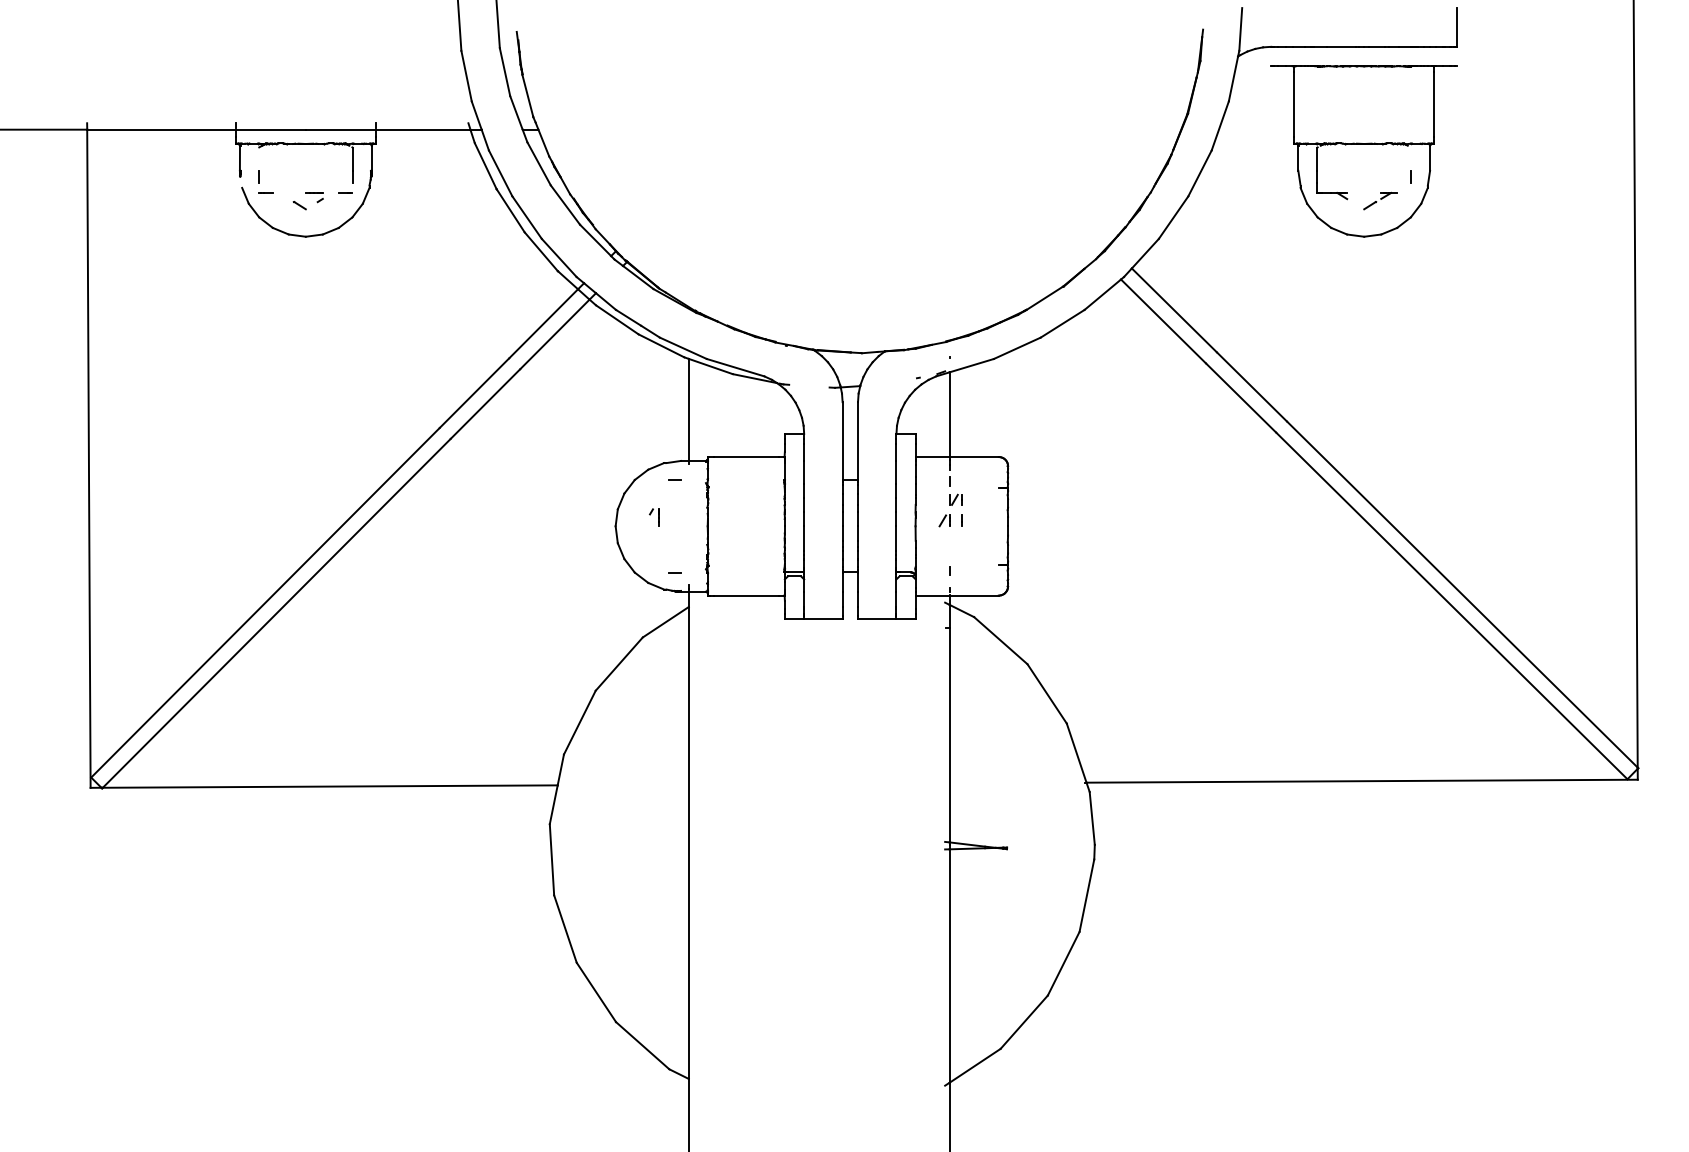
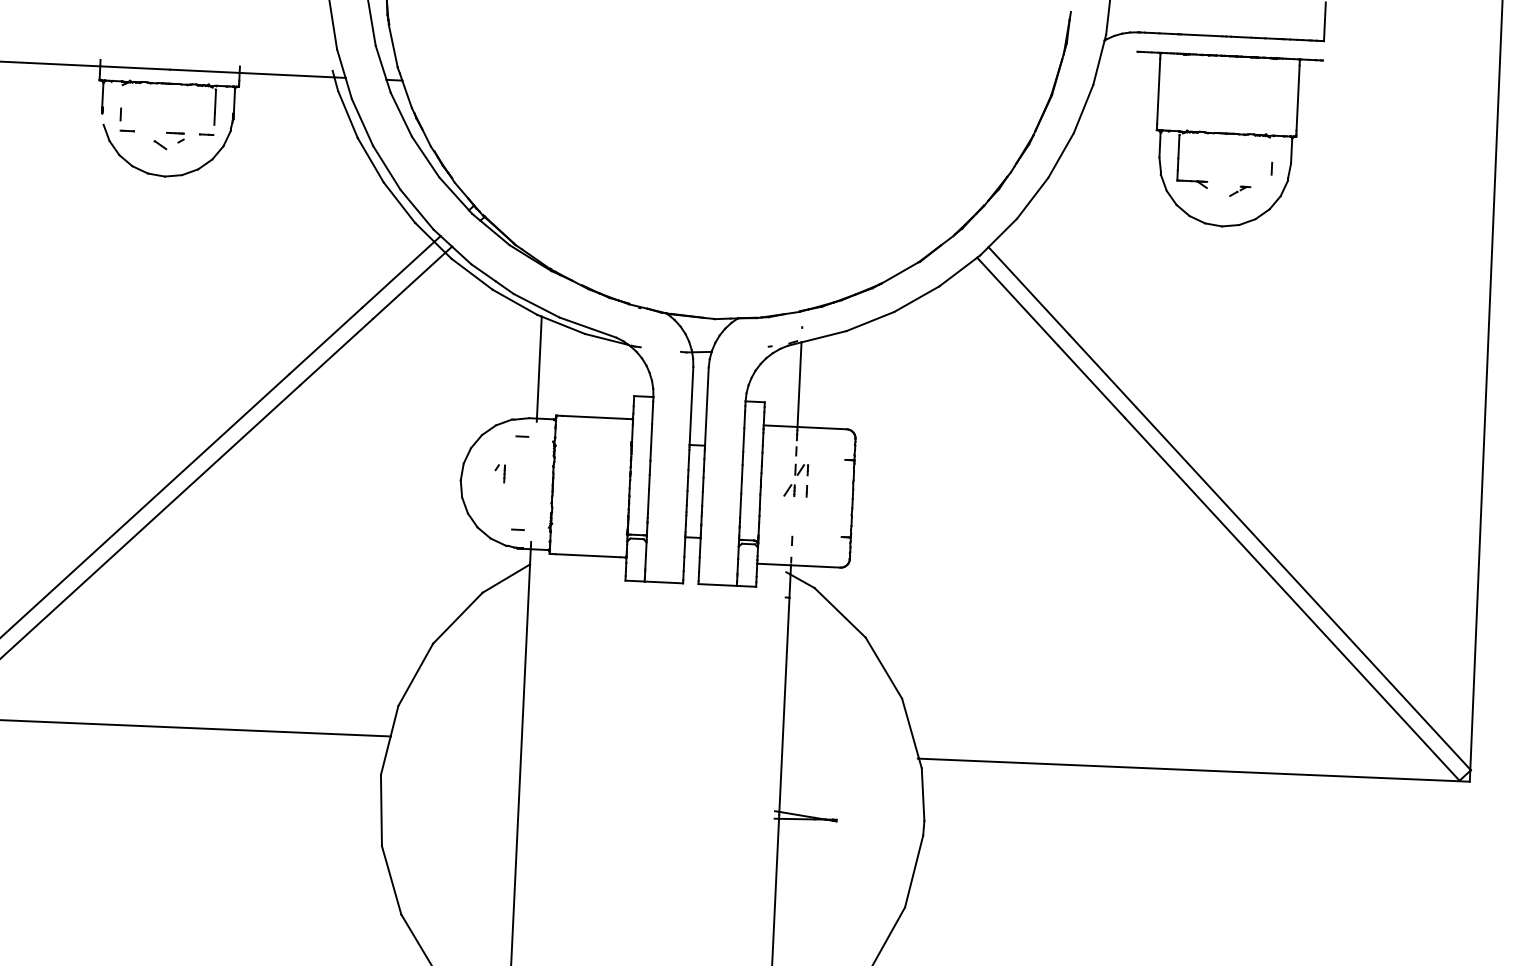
part: (1380, 200) -> (1240, 191), size x0.6

